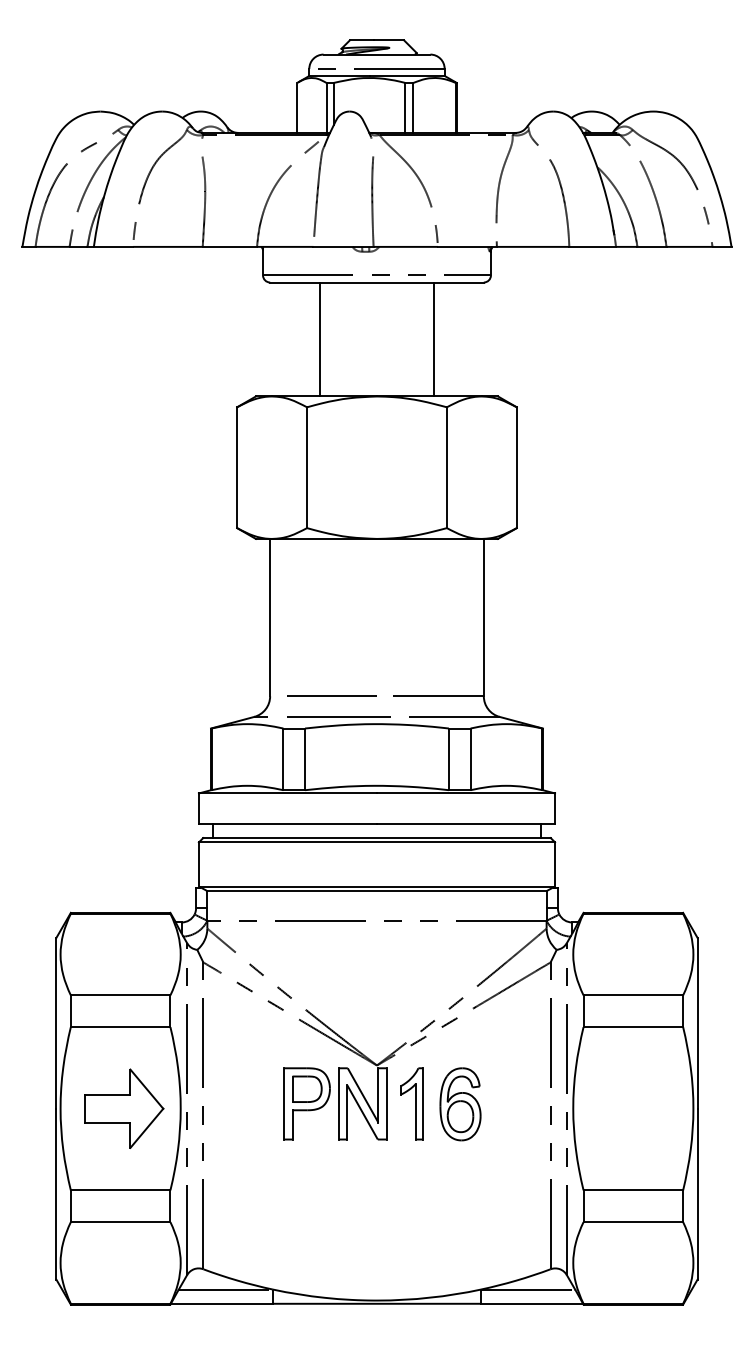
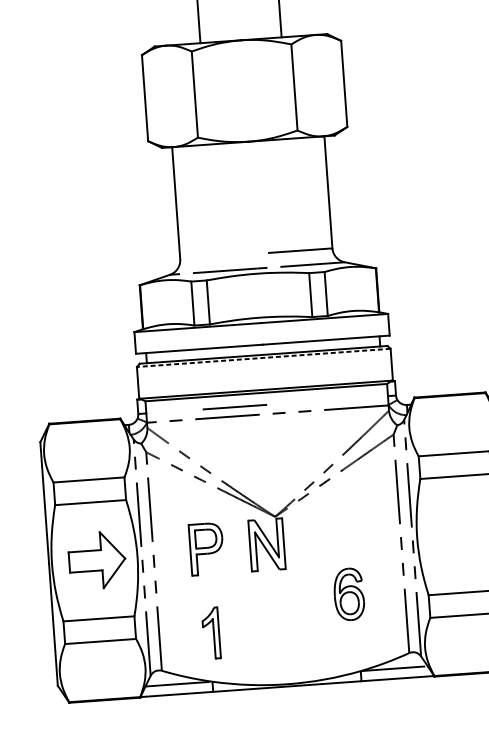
line: (331, 695) -> (234, 406), moved
line: (376, 842) -> (263, 358), solid -> dashed
part: (306, 1103) -> (206, 548), moved
part: (411, 1103) -> (210, 633), moved
part: (460, 1104) -> (349, 594), moved

